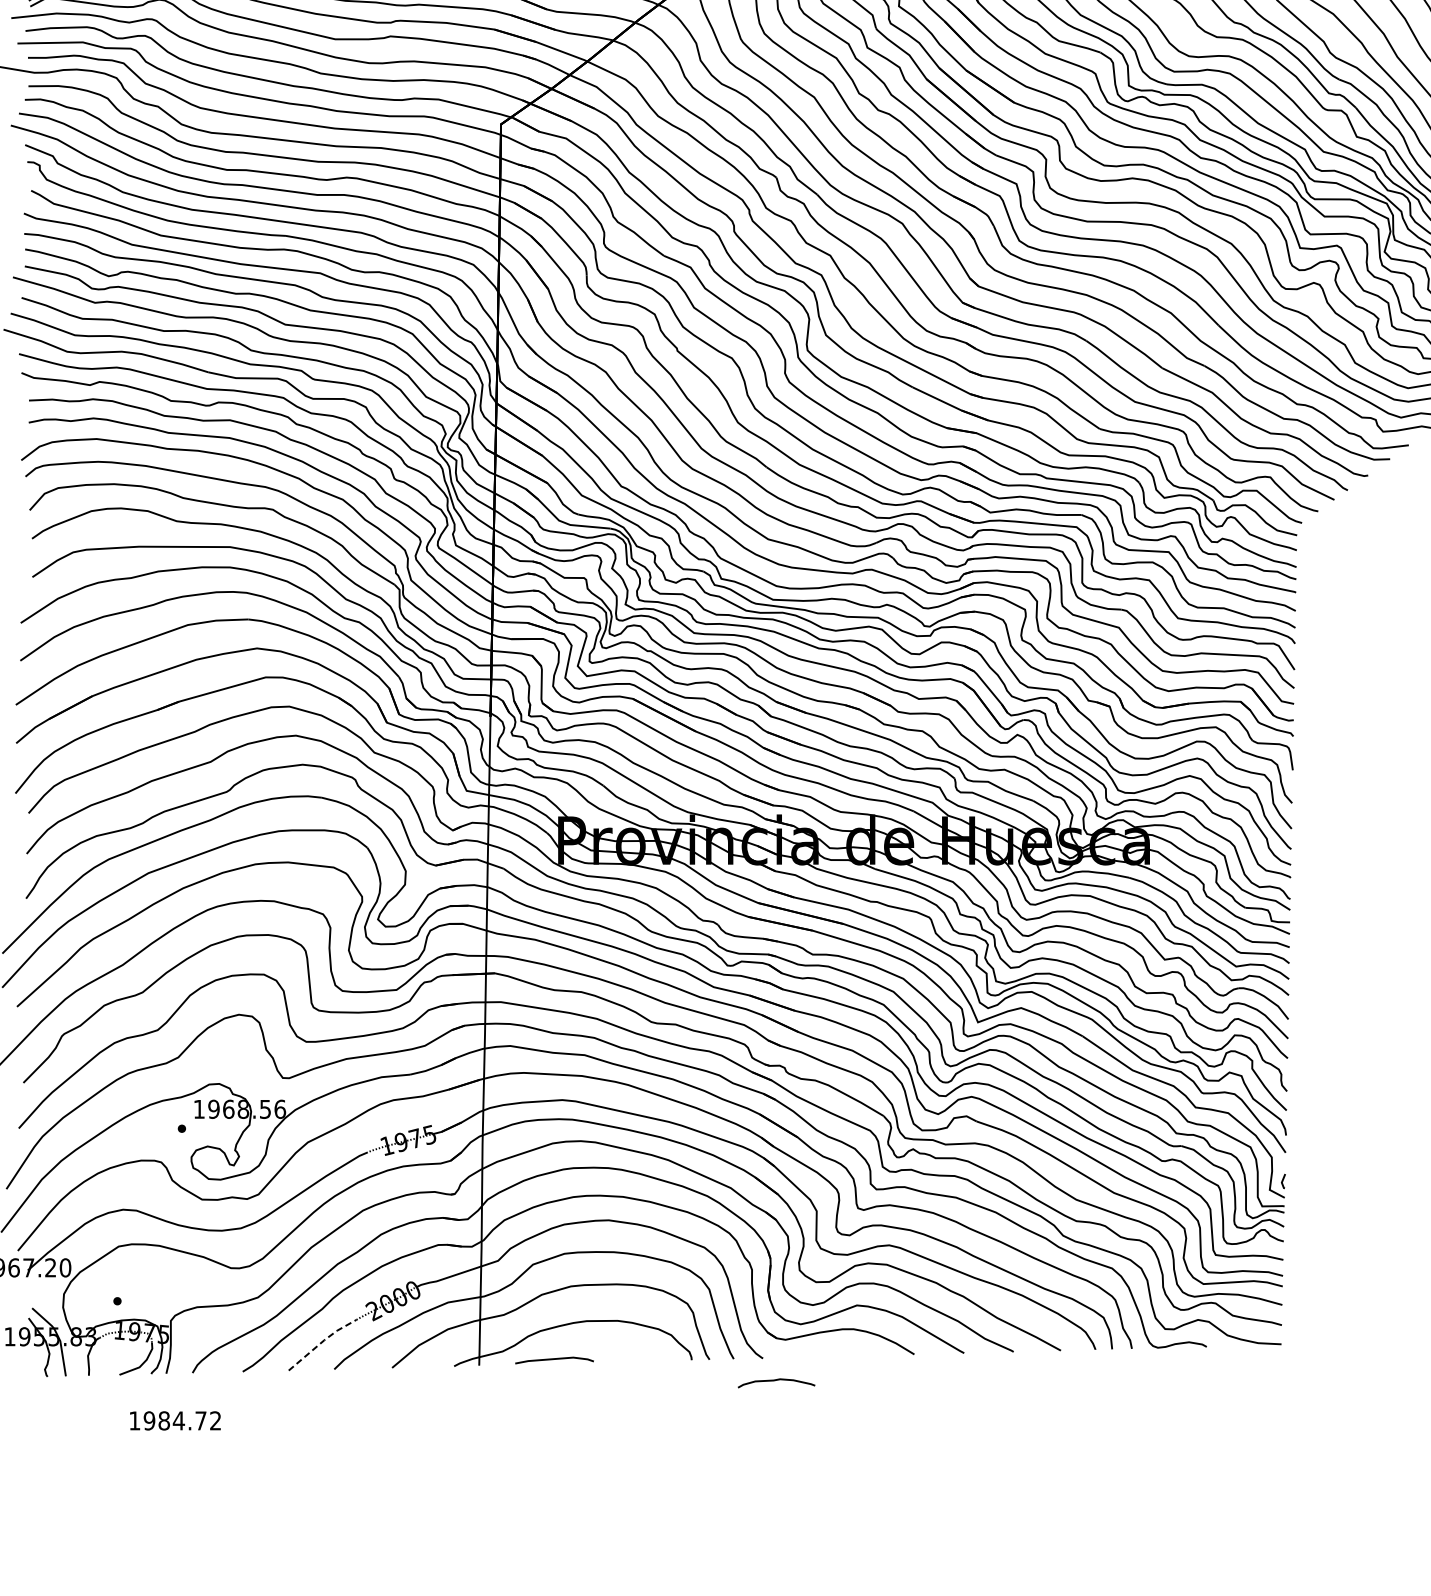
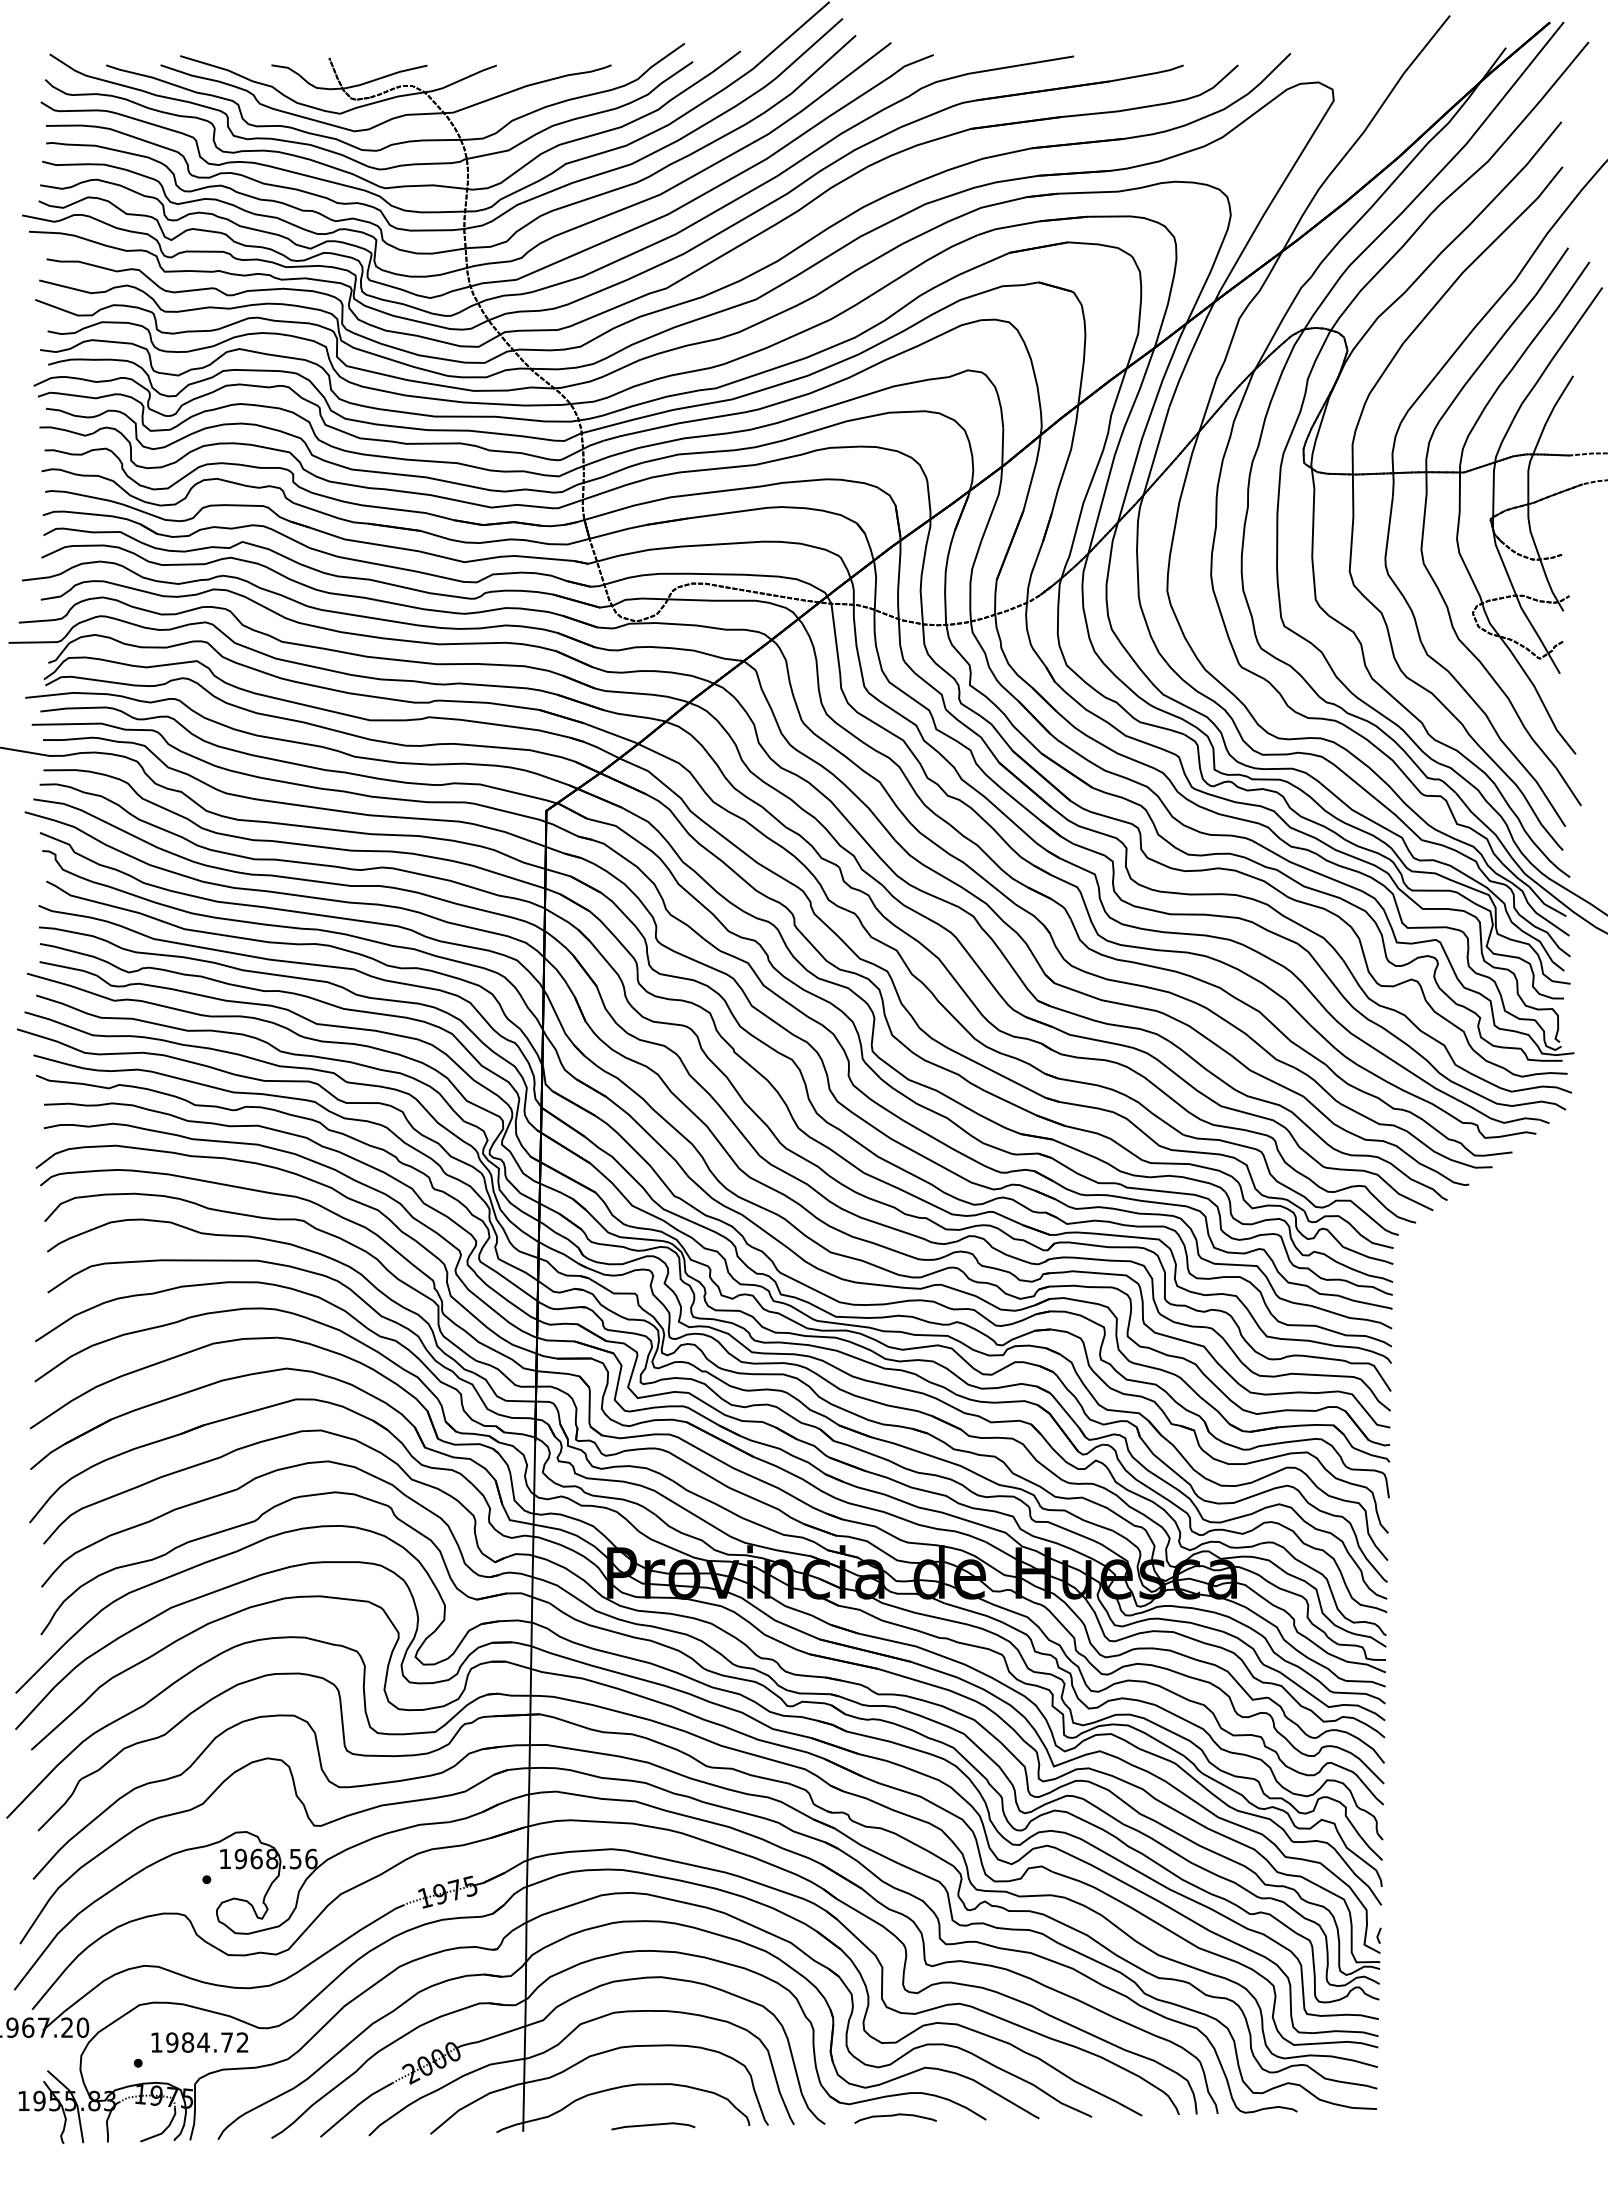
line: (322, 1341) -> (356, 2106), dashed -> solid
line: (554, 1359) -> (653, 2125), moved
curve: (775, 1381) -> (894, 2116), moved
text: (175, 1420) -> (199, 2042), moved

